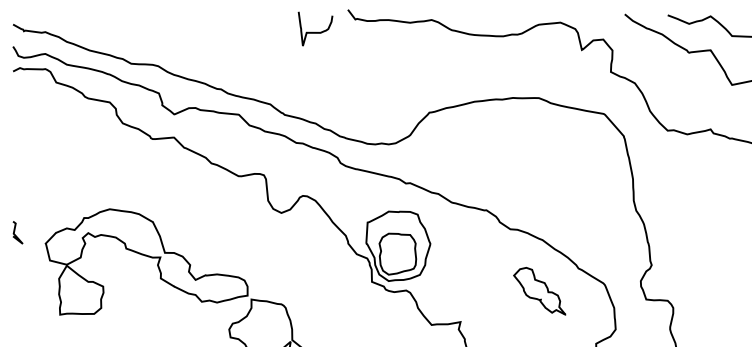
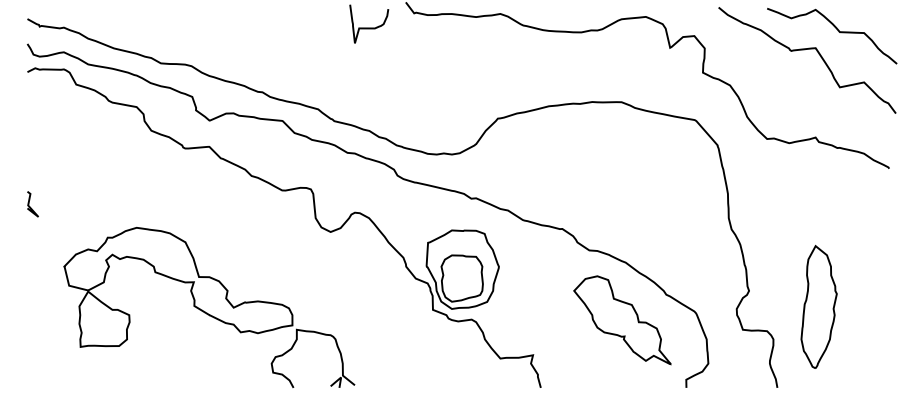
line: (15, 234) -> (30, 206), moved
part: (713, 278) -> (818, 306), added
part: (539, 291) -> (622, 320), size x1.67

